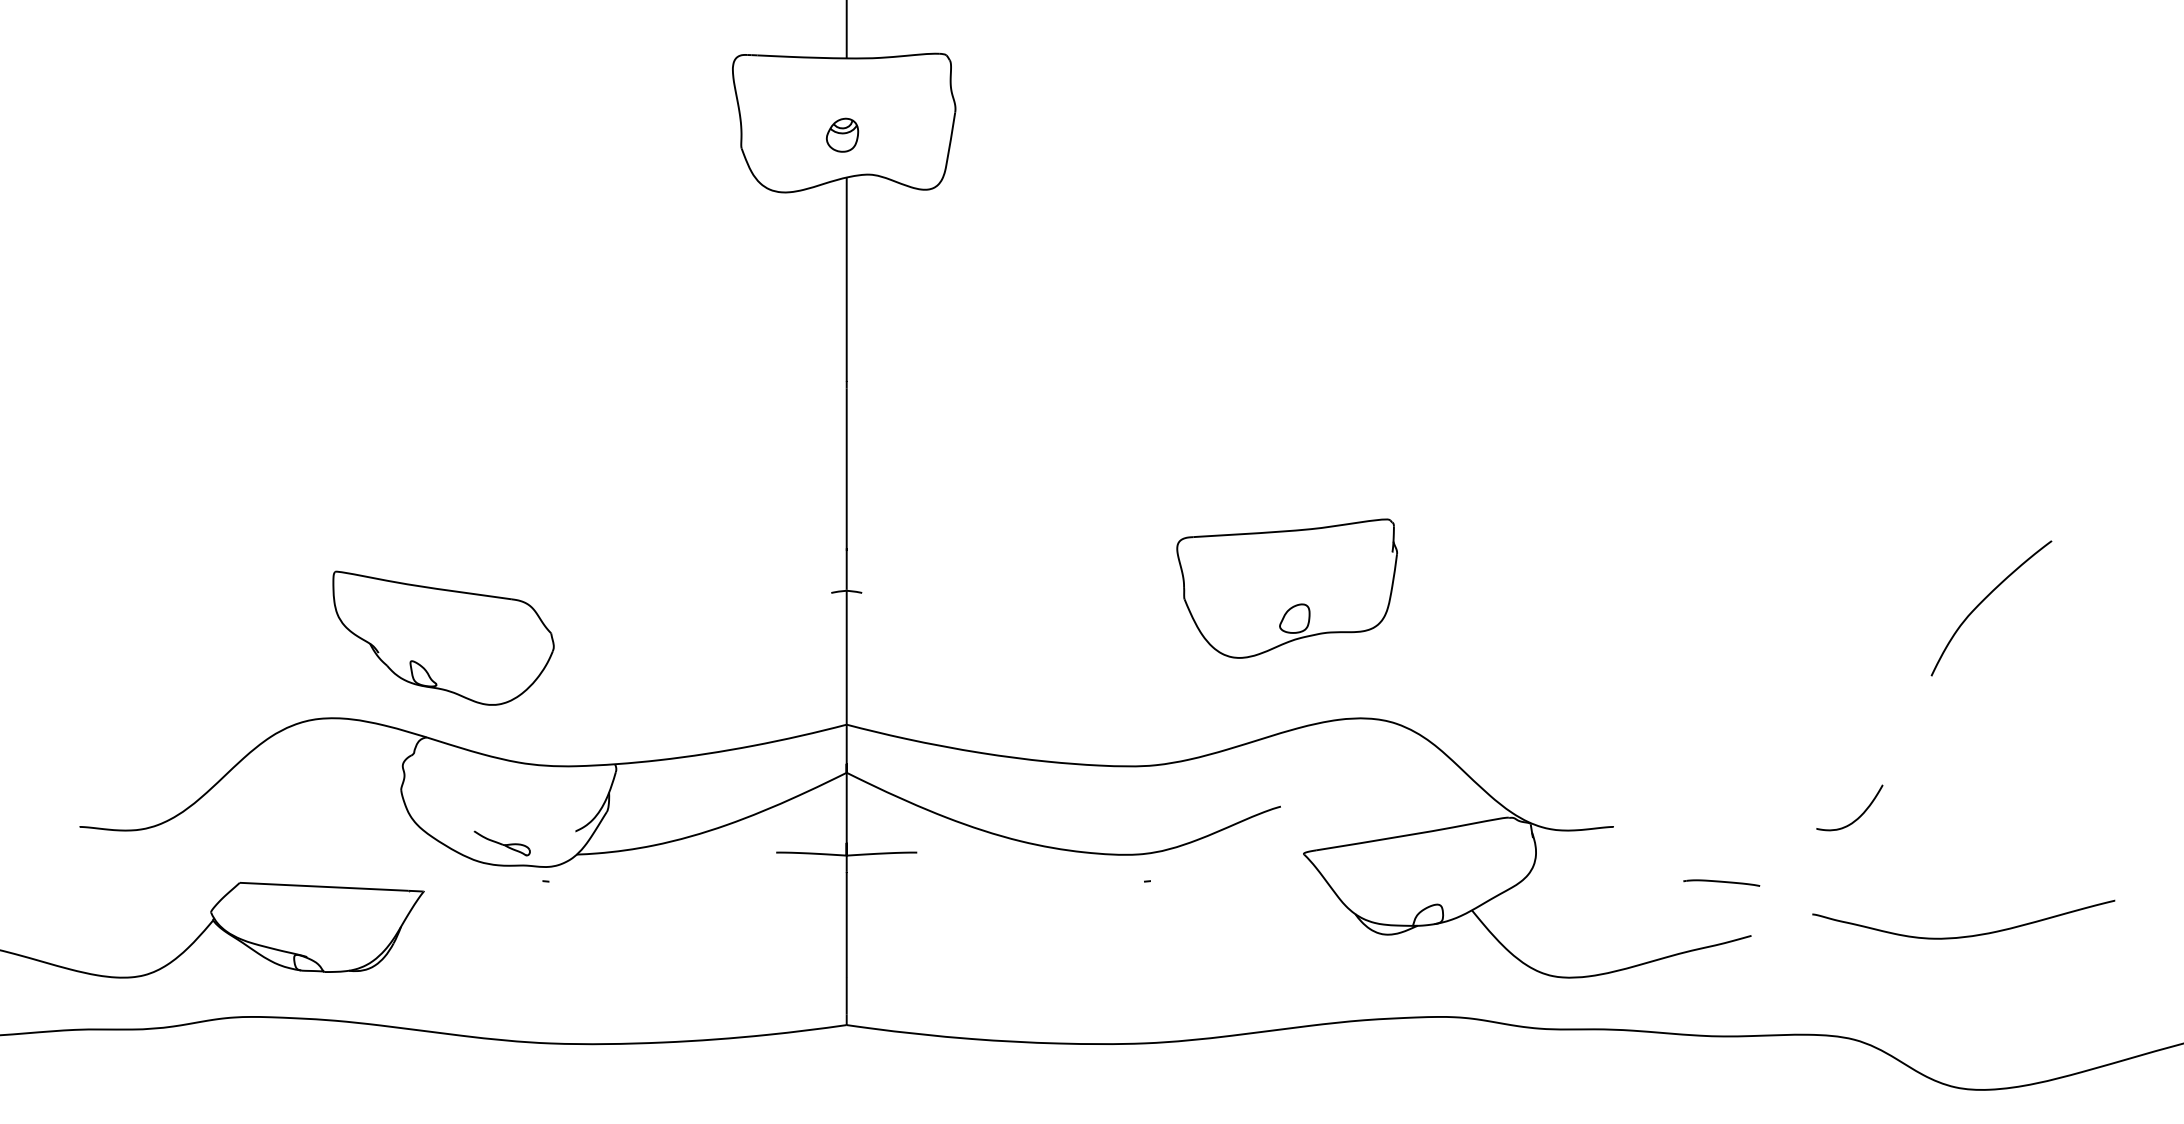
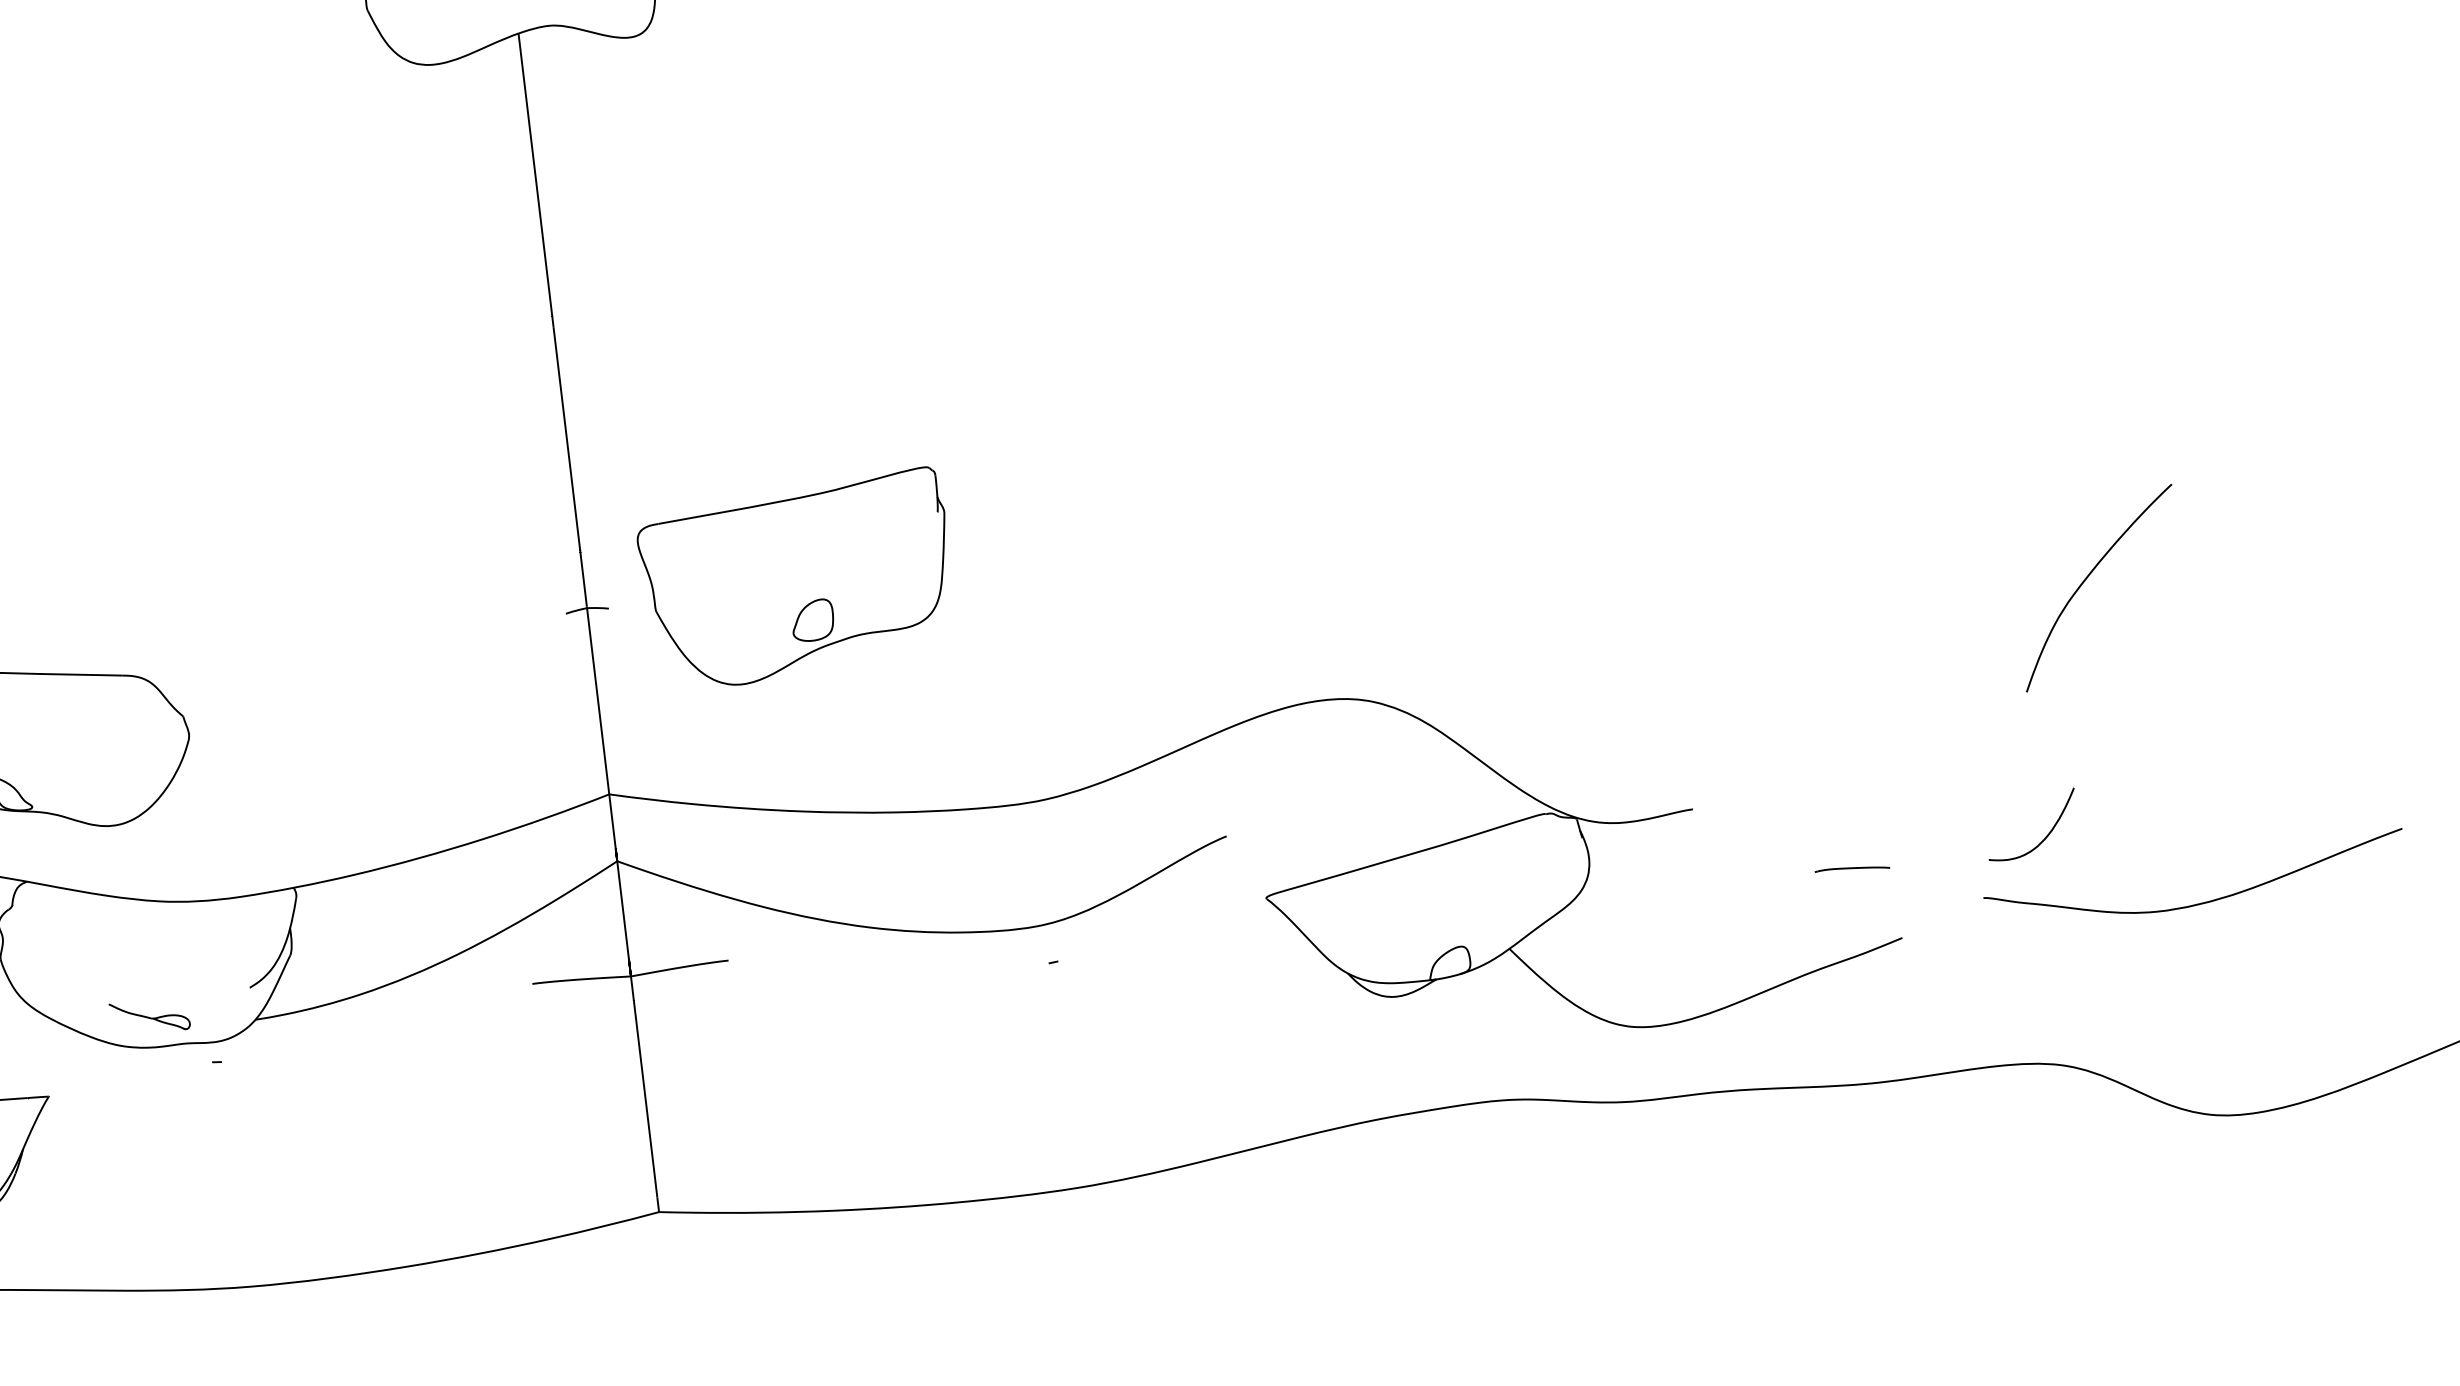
part: (1286, 588) -> (796, 579), moved
curve: (1984, 600) -> (2088, 578), moved
part: (1858, 816) -> (2045, 835), moved
part: (1721, 882) -> (1851, 868), size x0.7

